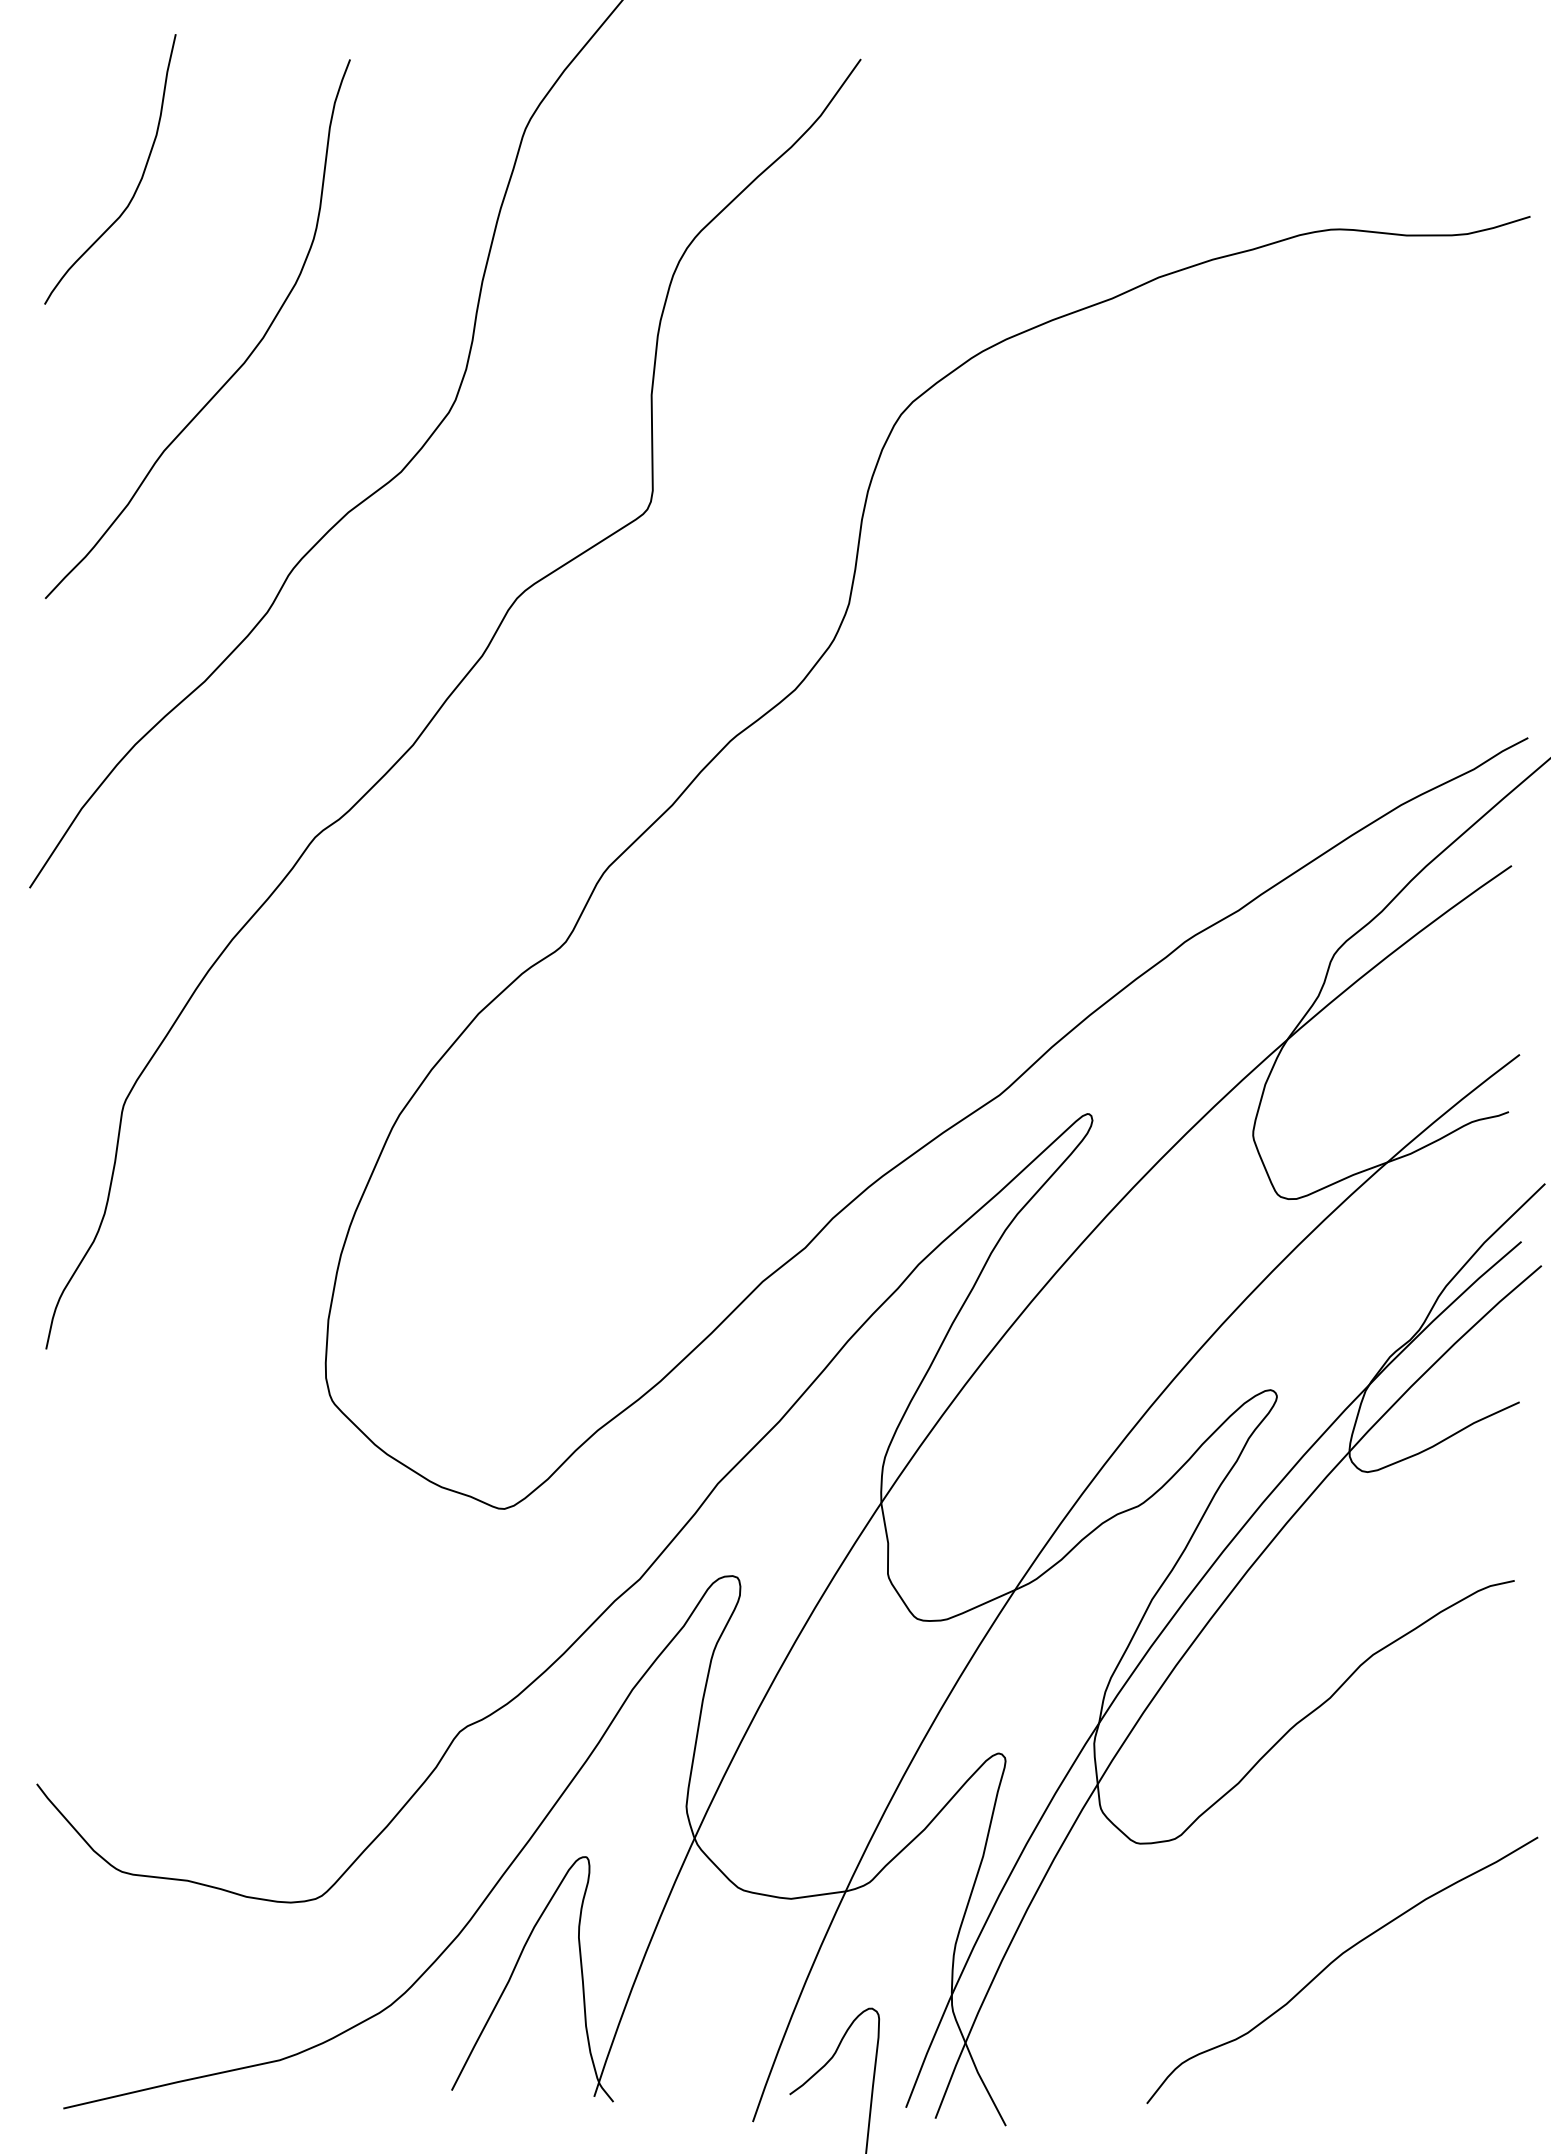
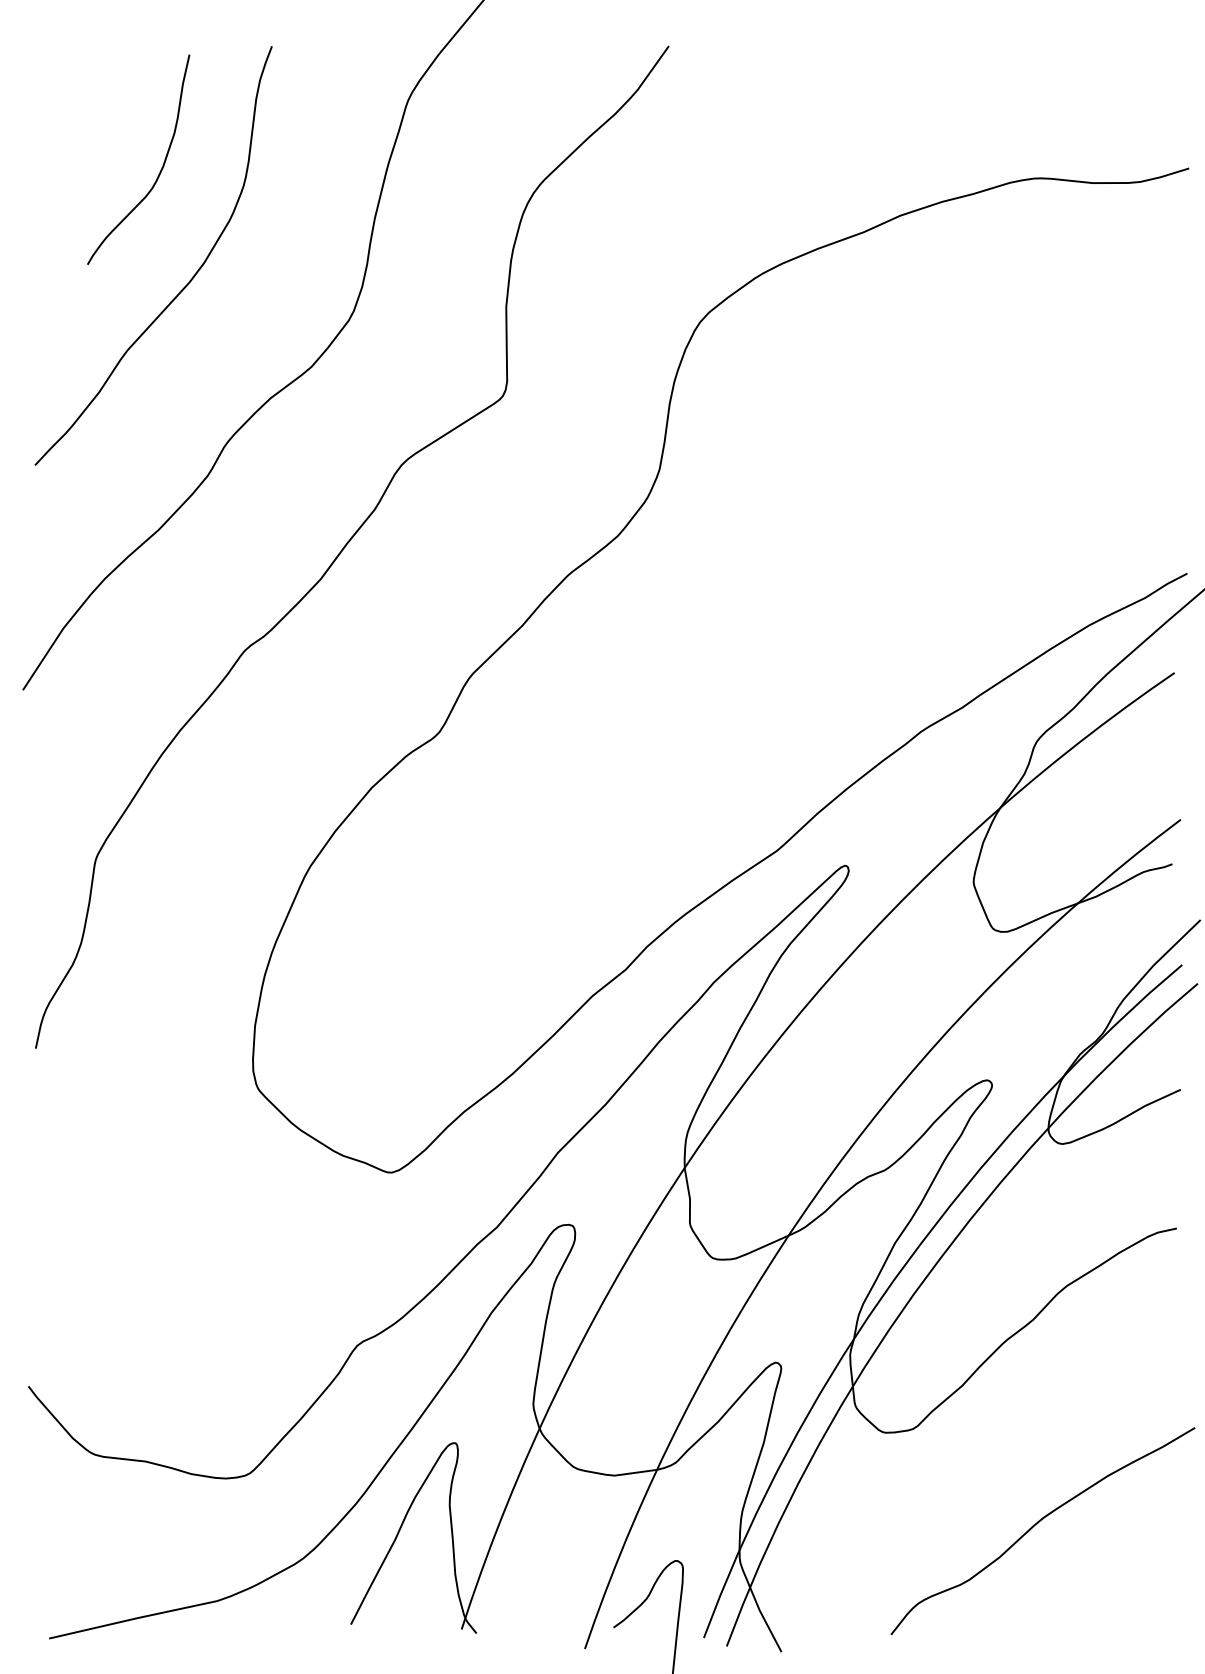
curve: (138, 181) -> (160, 169), moved

